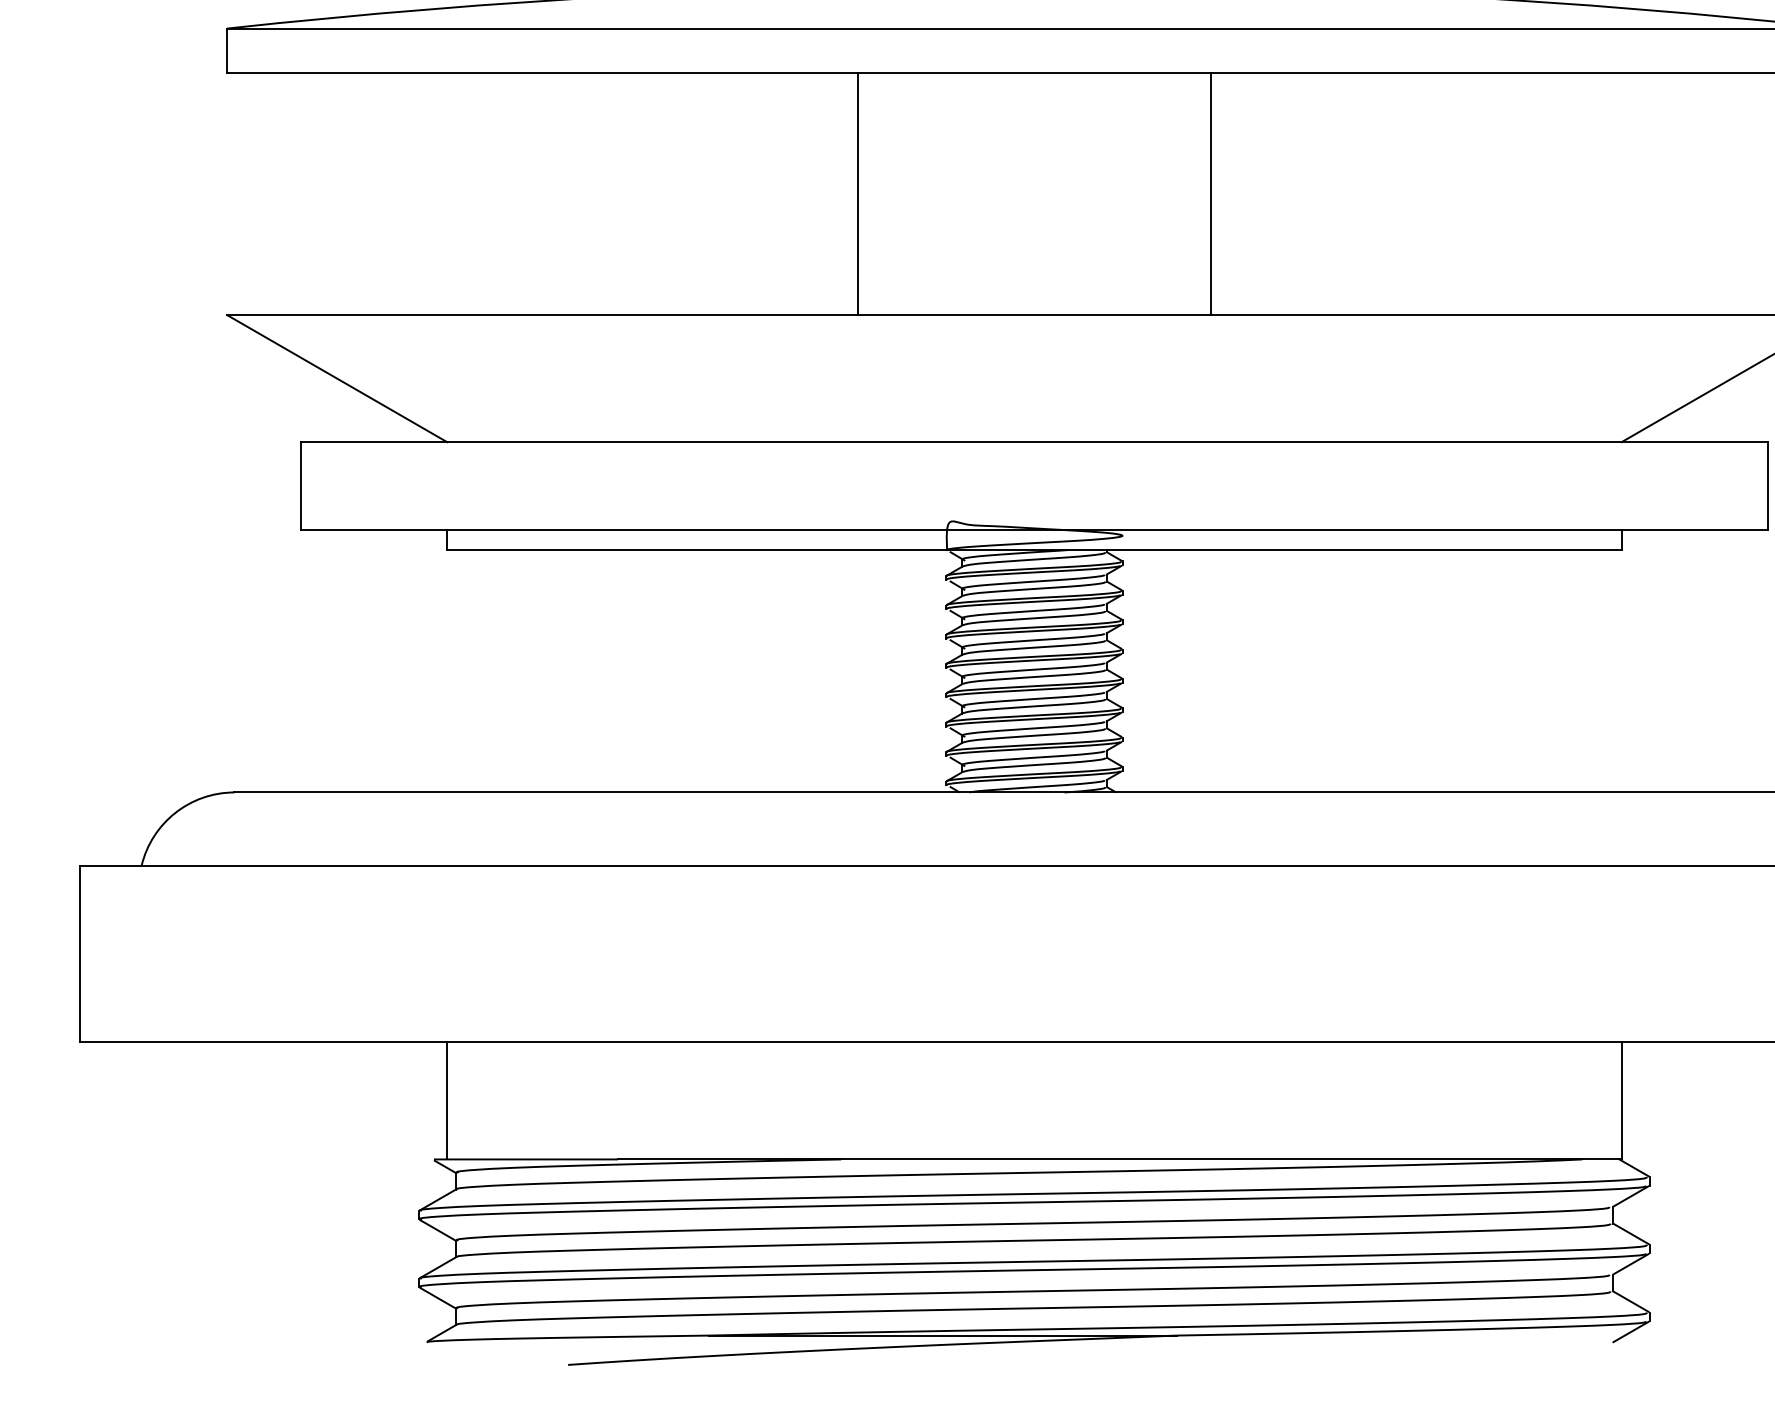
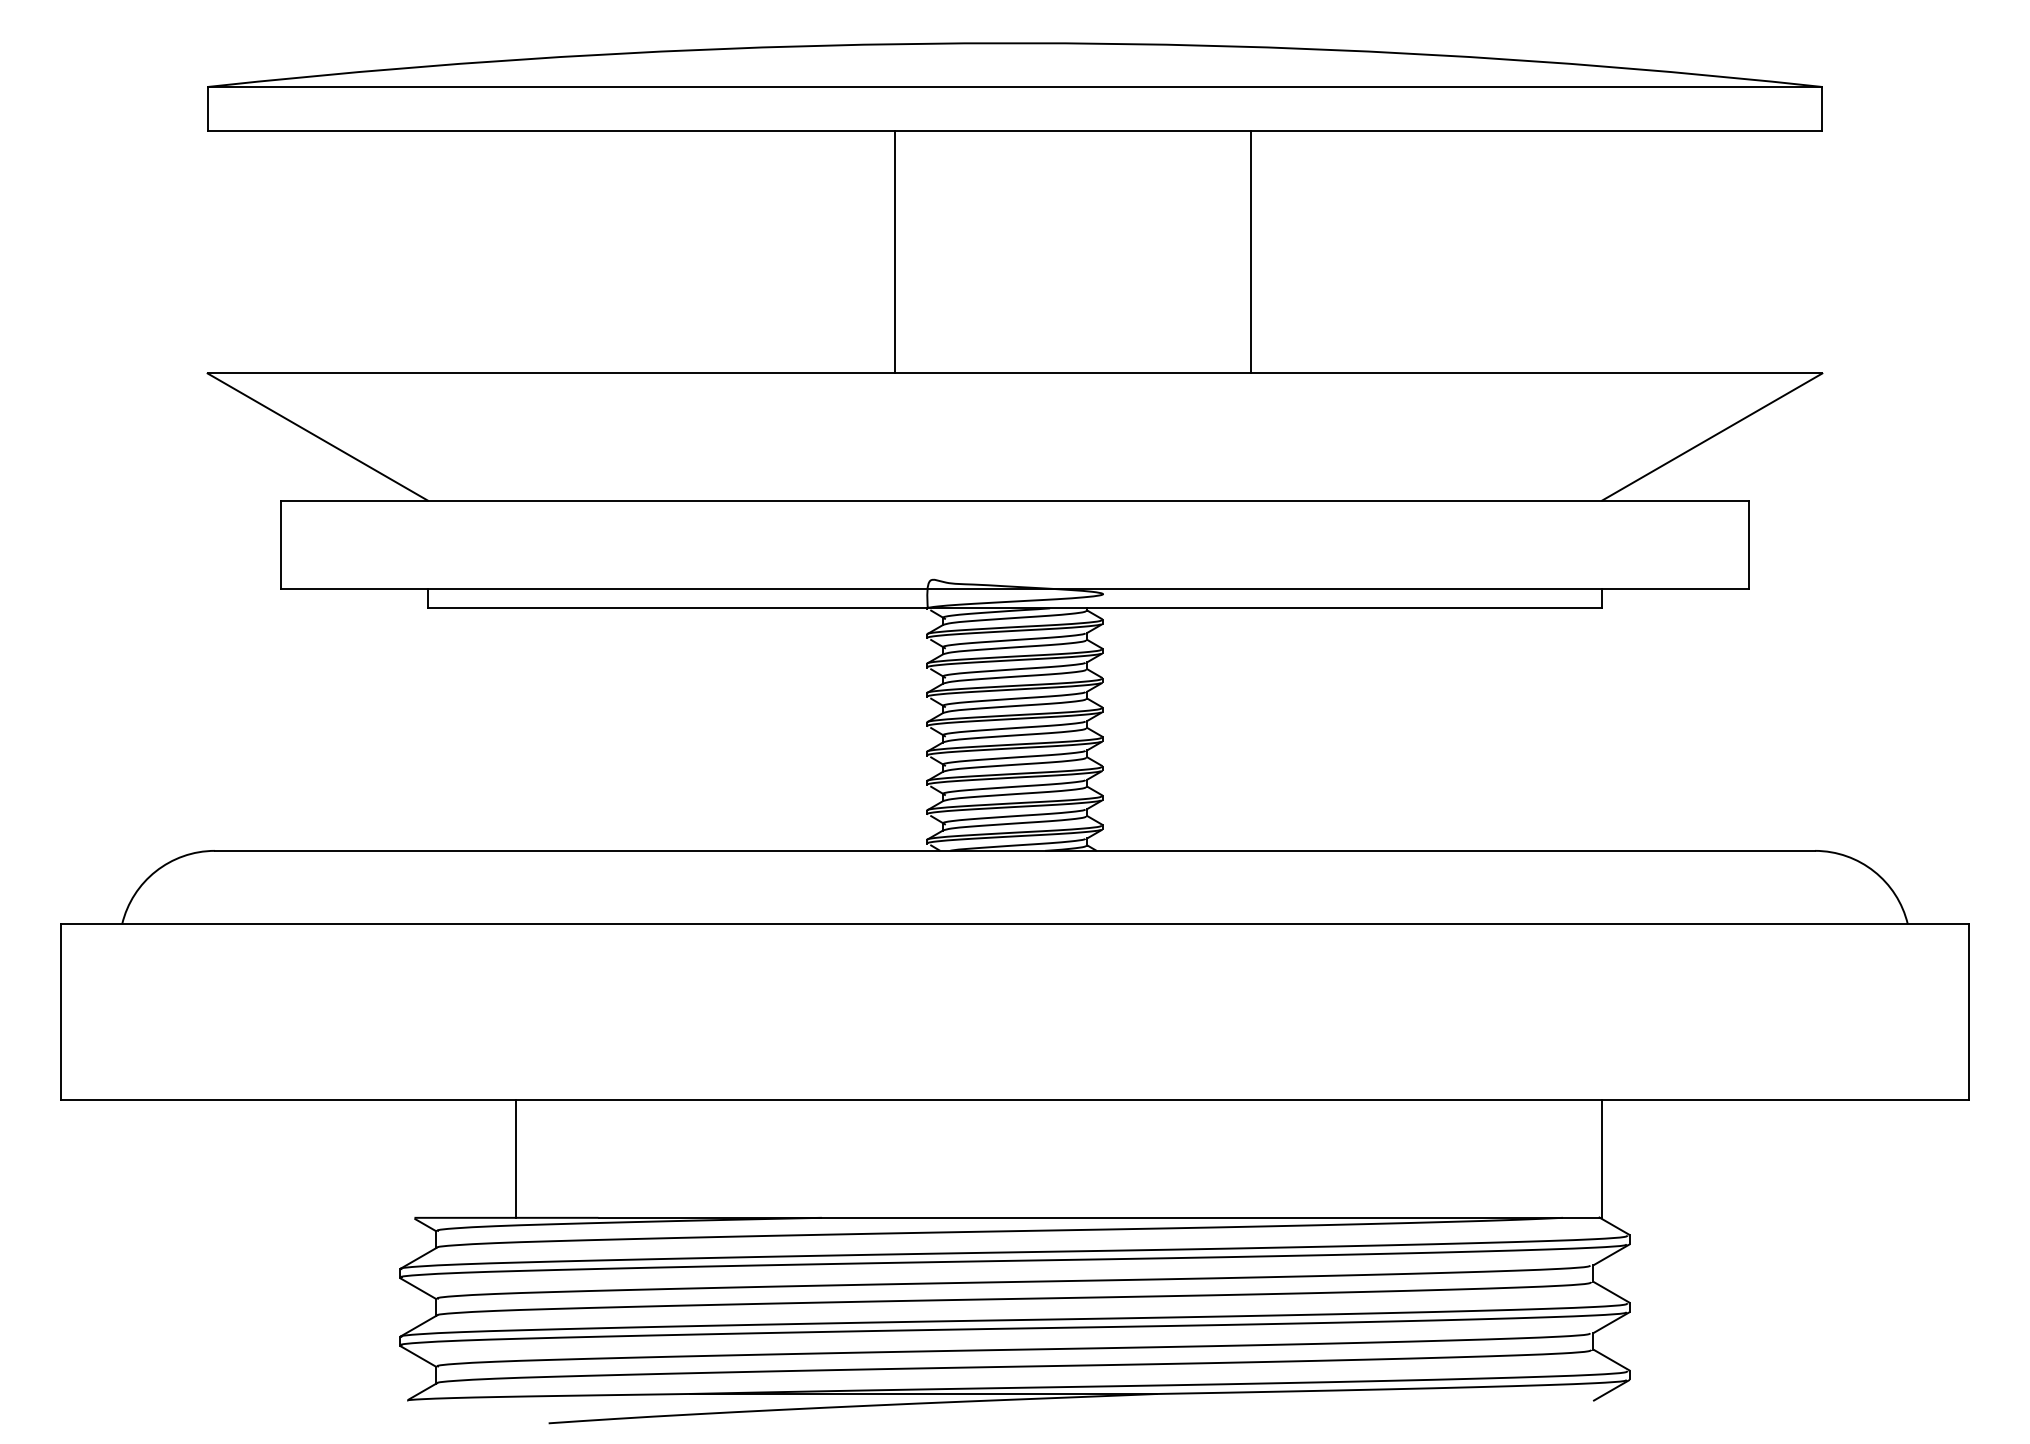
line: (857, 194) -> (894, 252), moved
line: (1210, 194) -> (1251, 252), moved
line: (446, 1100) -> (515, 1158), moved

